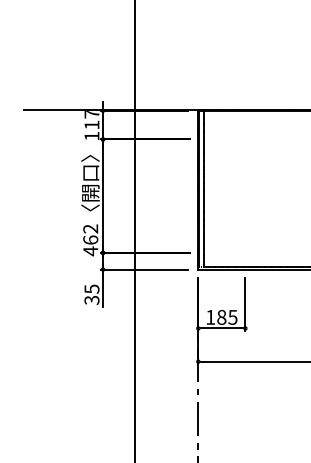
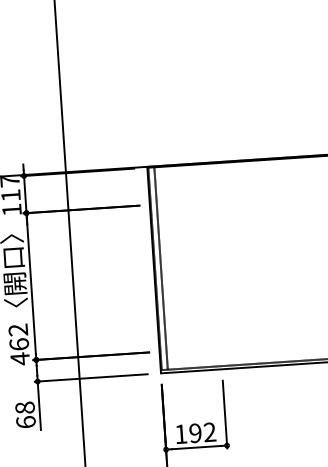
text: (91, 294) -> (24, 414), 35 -> 68
text: (227, 316) -> (202, 431), 185 -> 192

